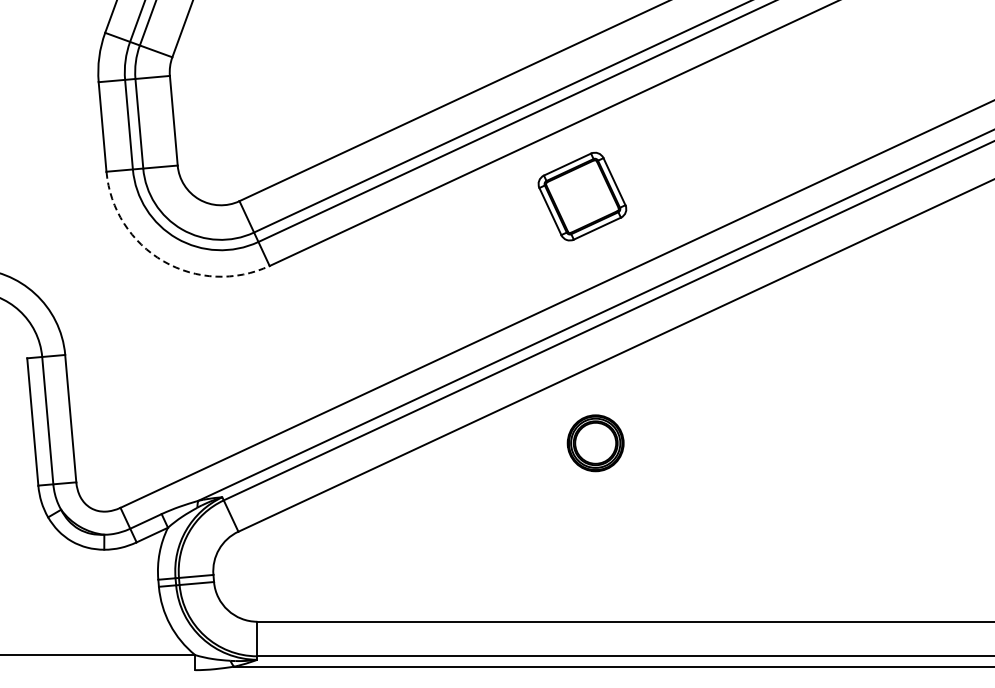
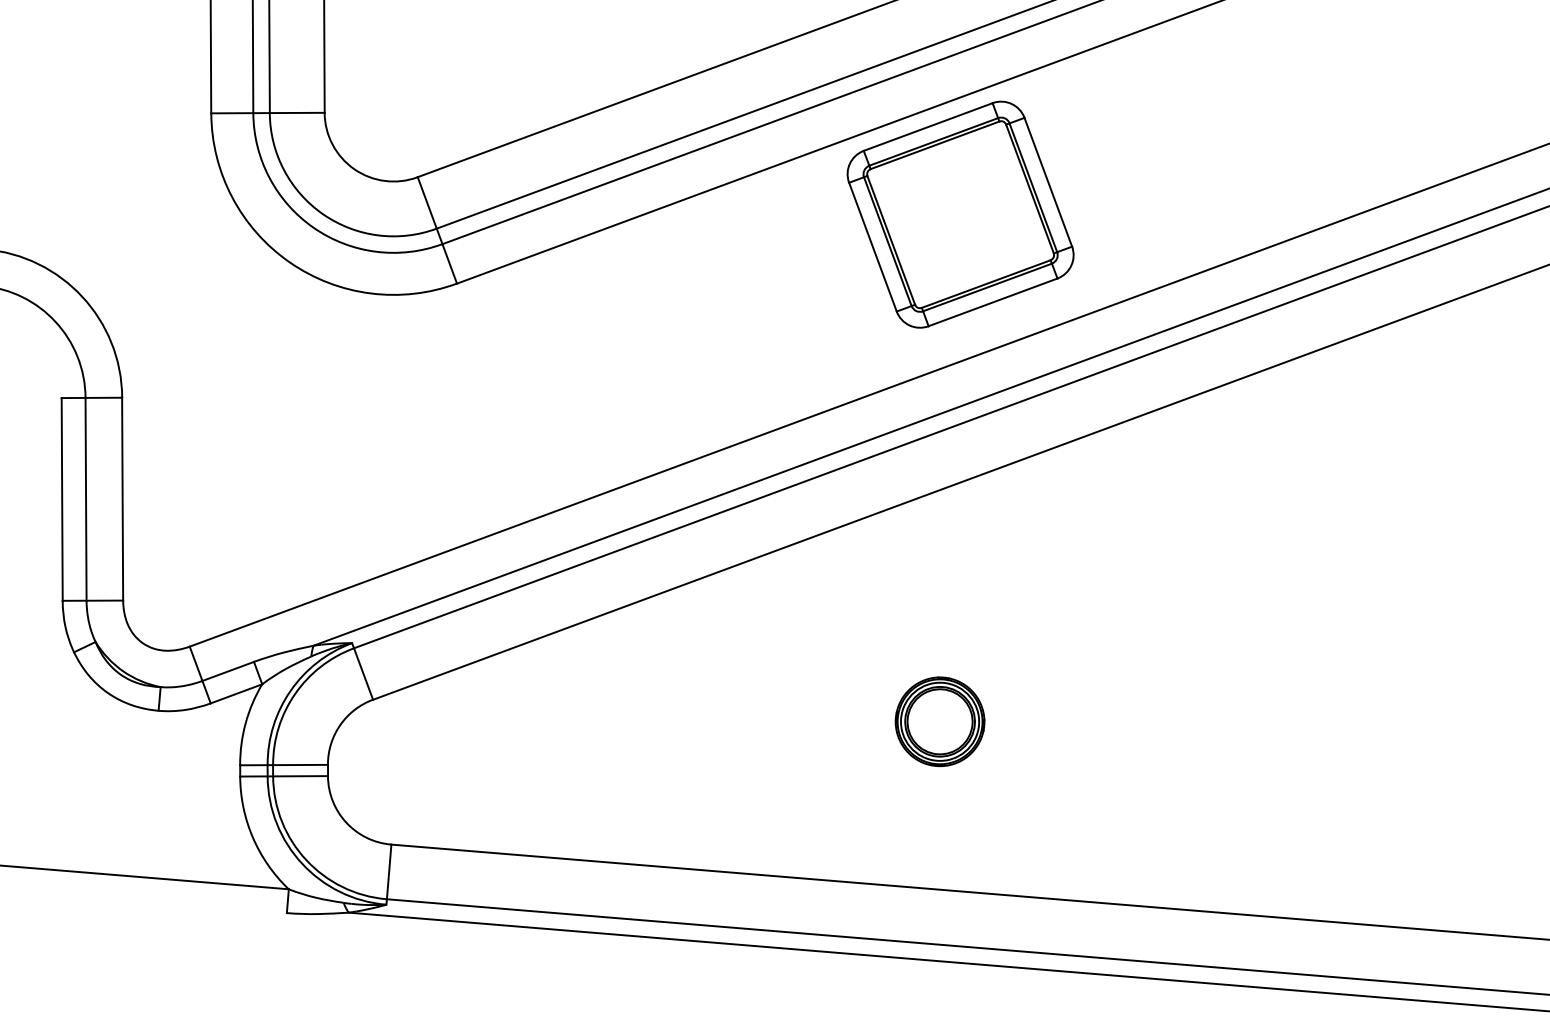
part: (582, 196) -> (960, 214), size x1.67
arc: (163, 261) -> (289, 262), dashed -> solid
part: (595, 443) -> (939, 722), moved

